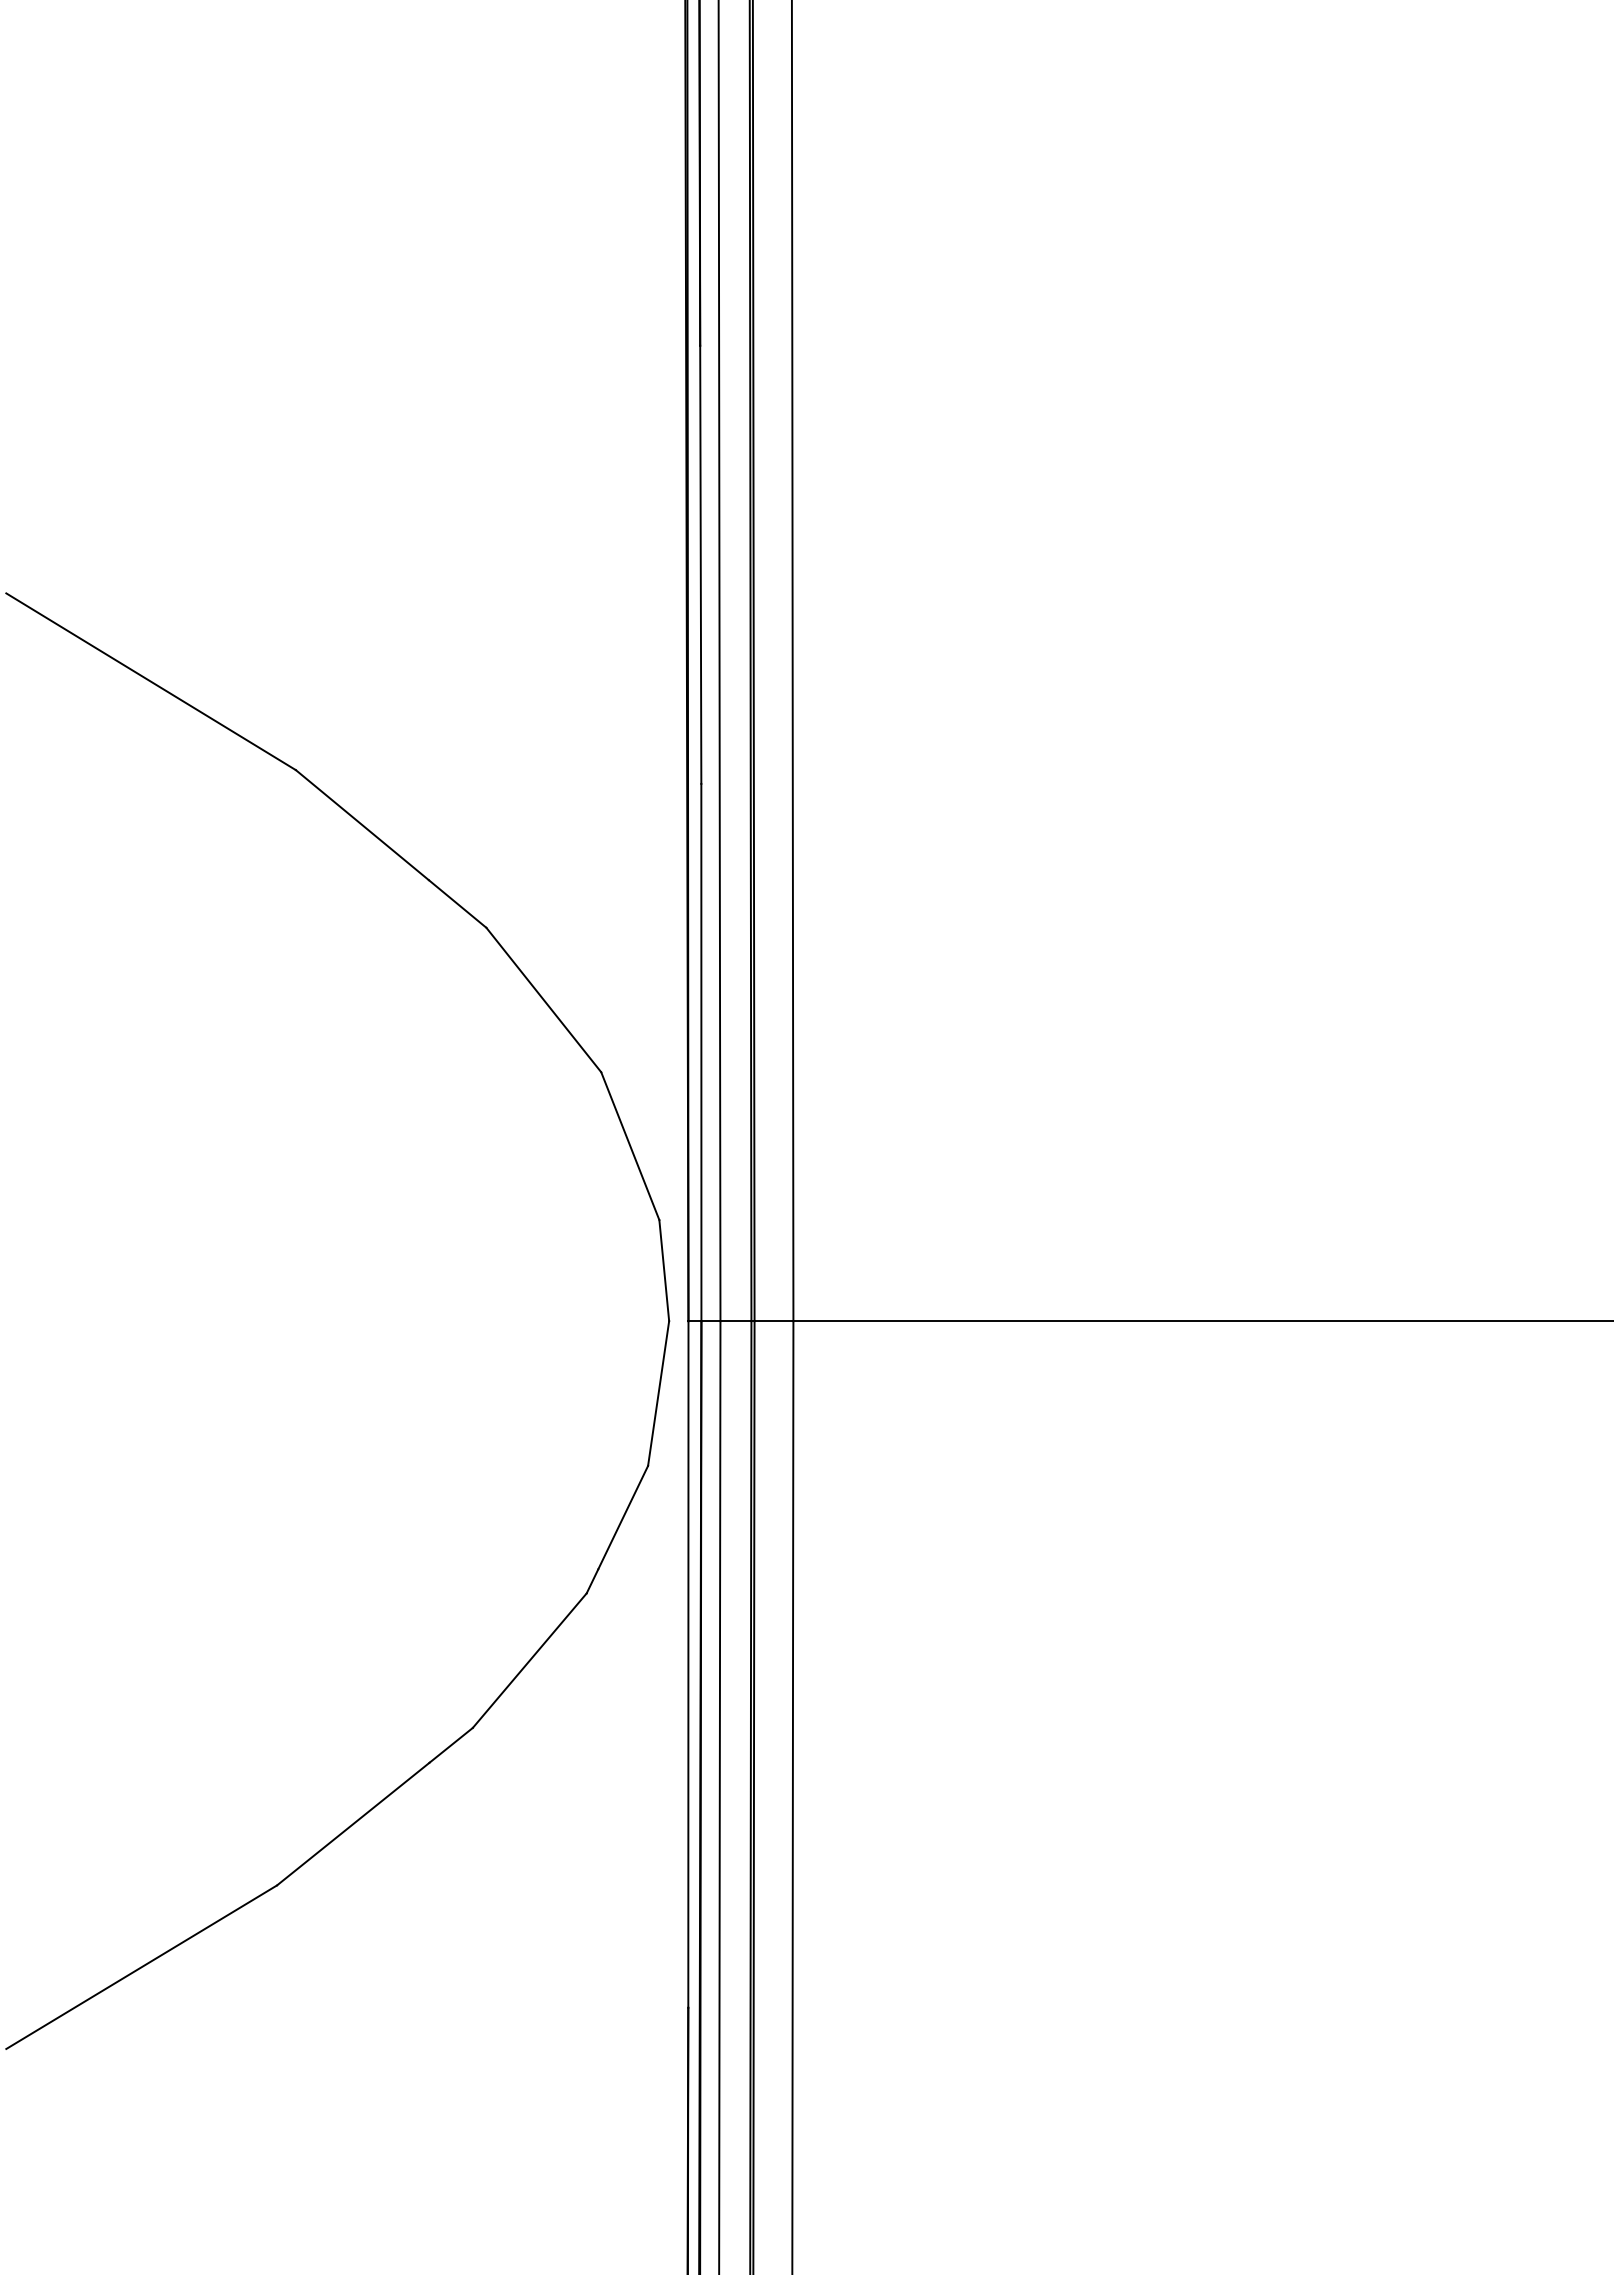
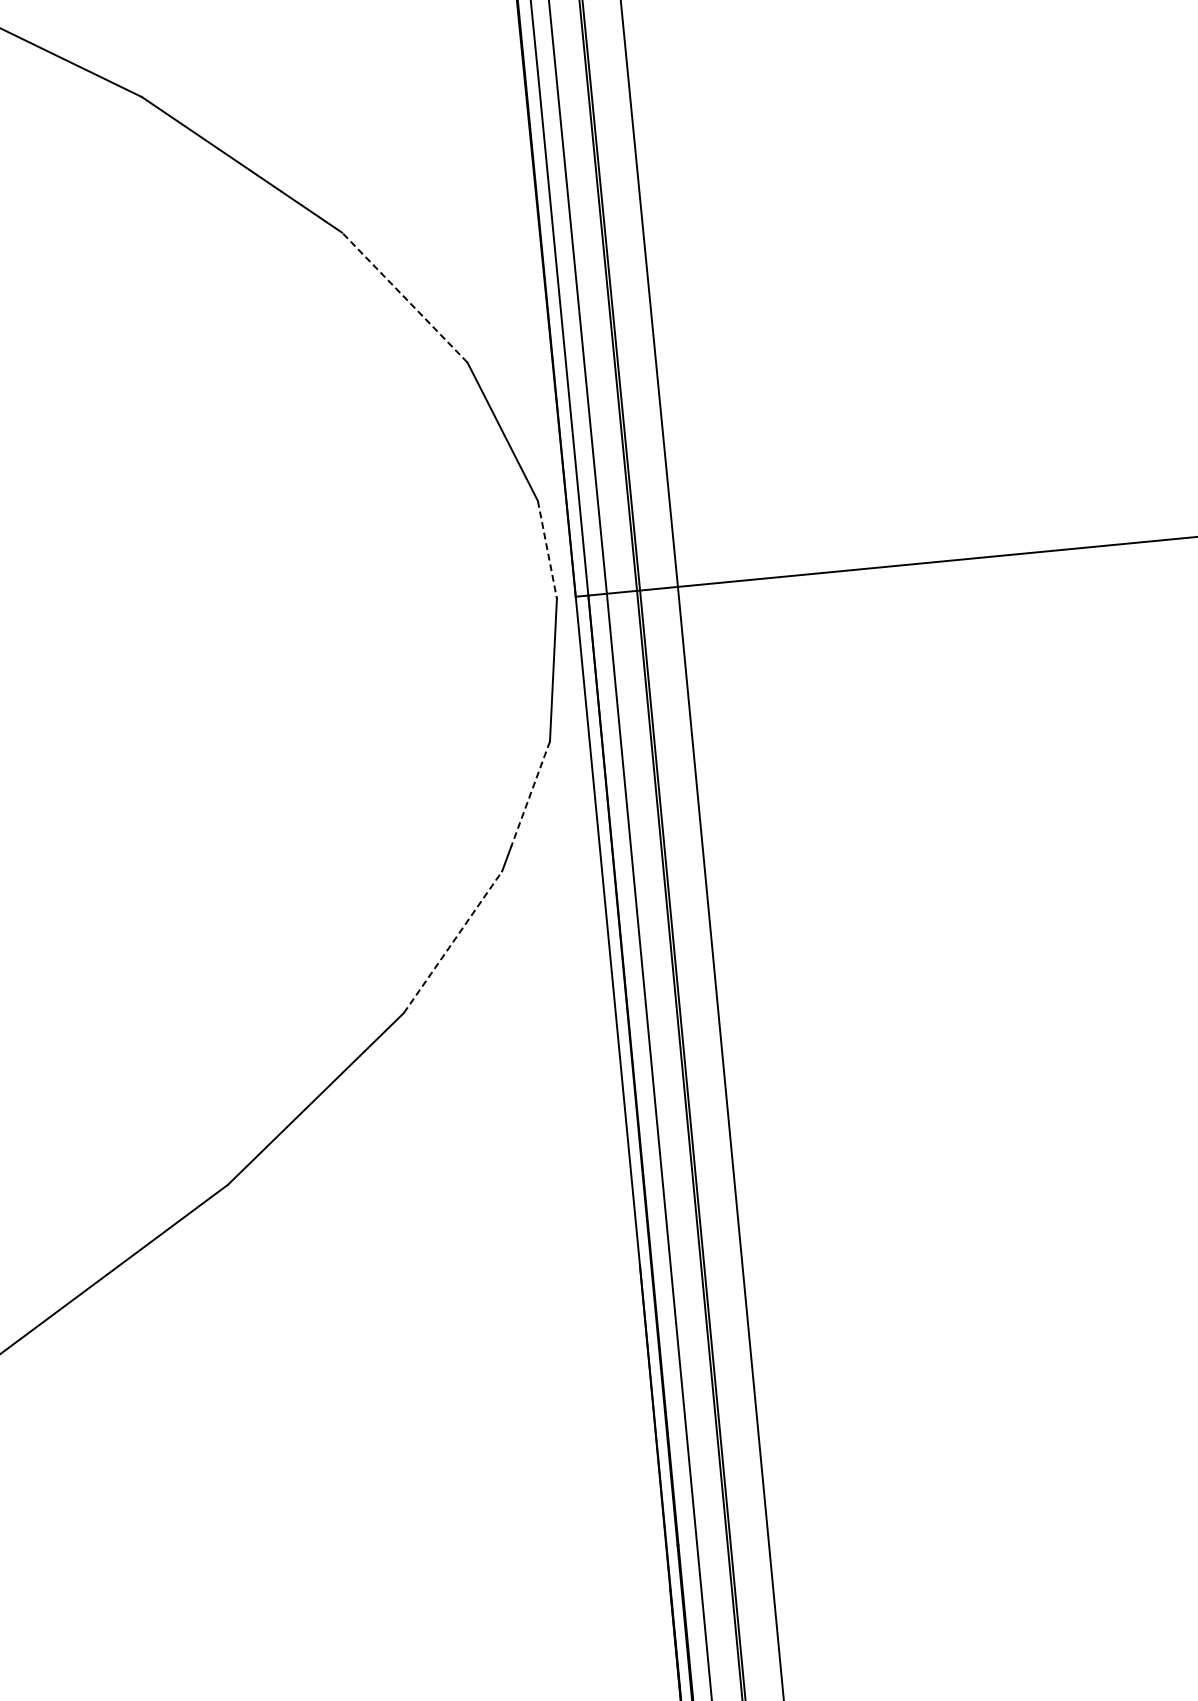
line: (543, 999) -> (404, 297), solid -> dashed
line: (664, 1270) -> (547, 549), solid -> dashed
line: (622, 1518) -> (530, 795), solid -> dashed
line: (530, 1660) -> (453, 941), solid -> dashed

